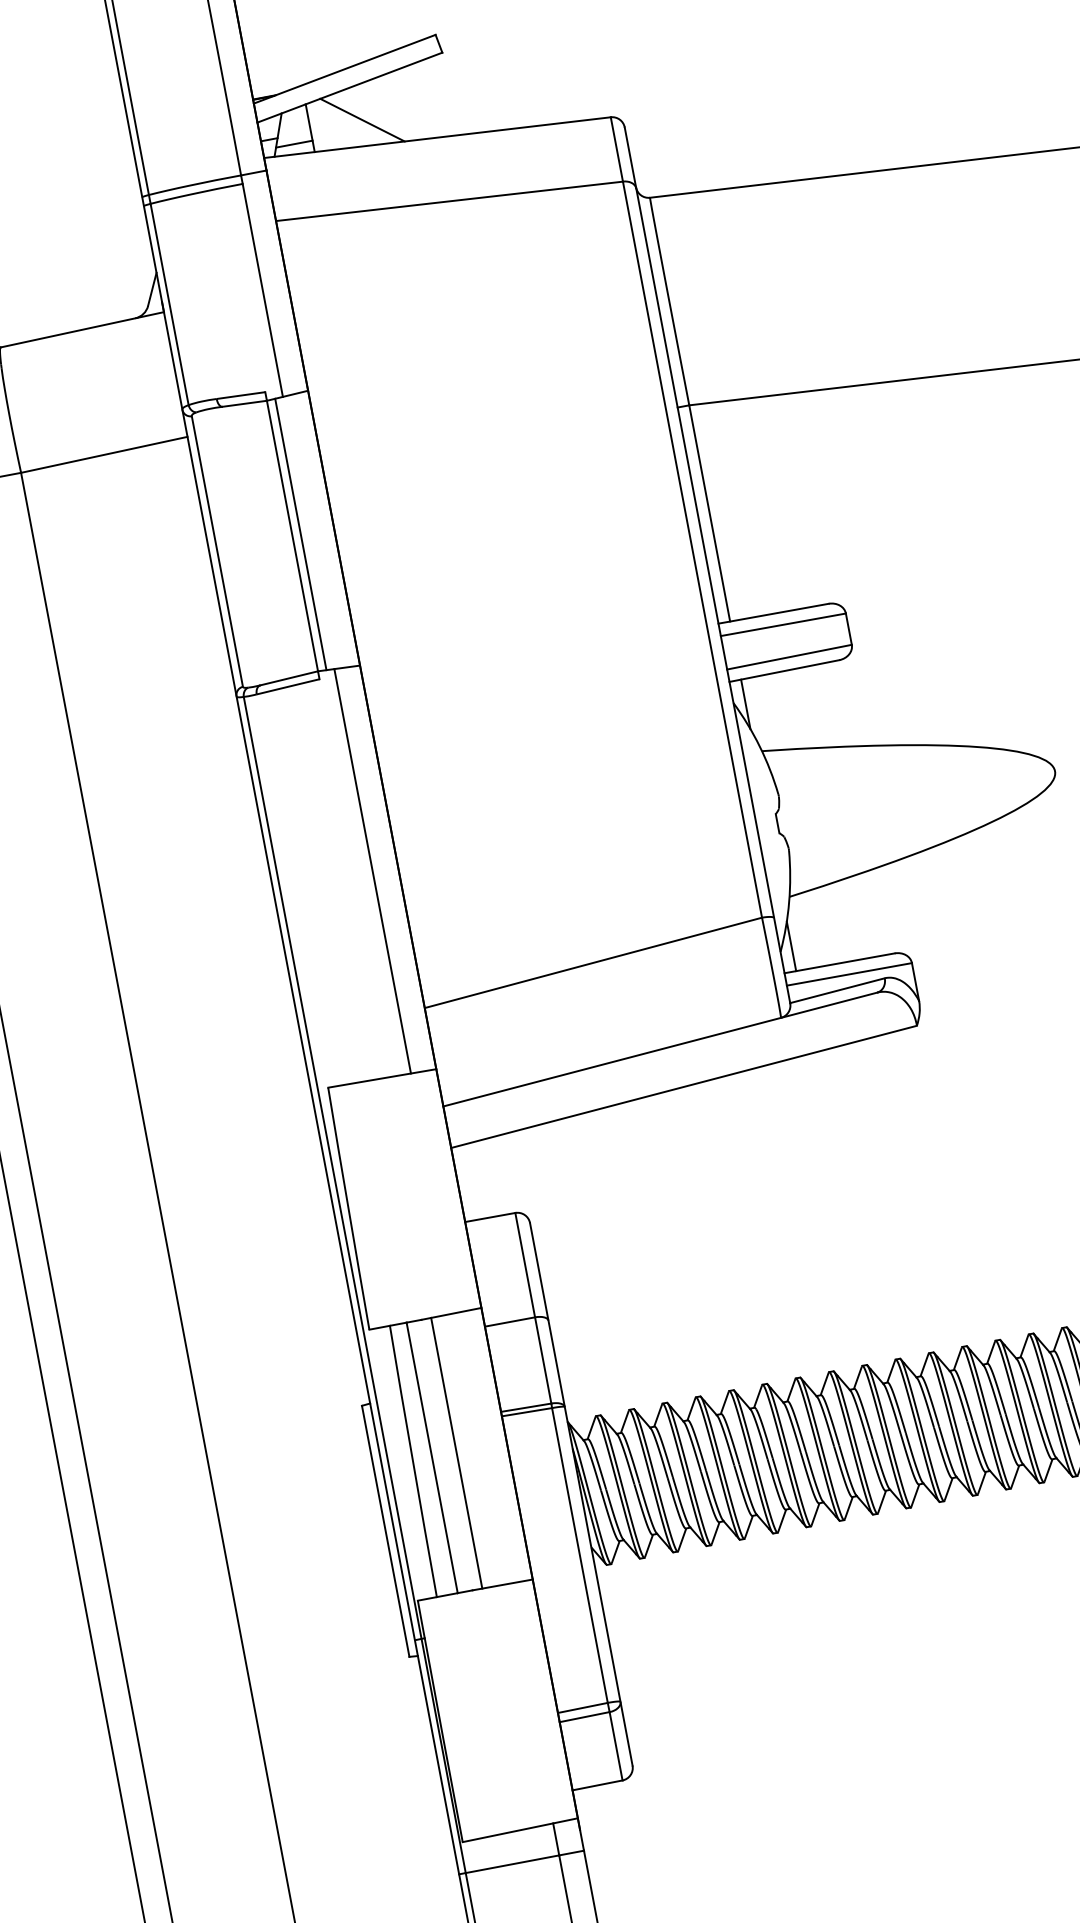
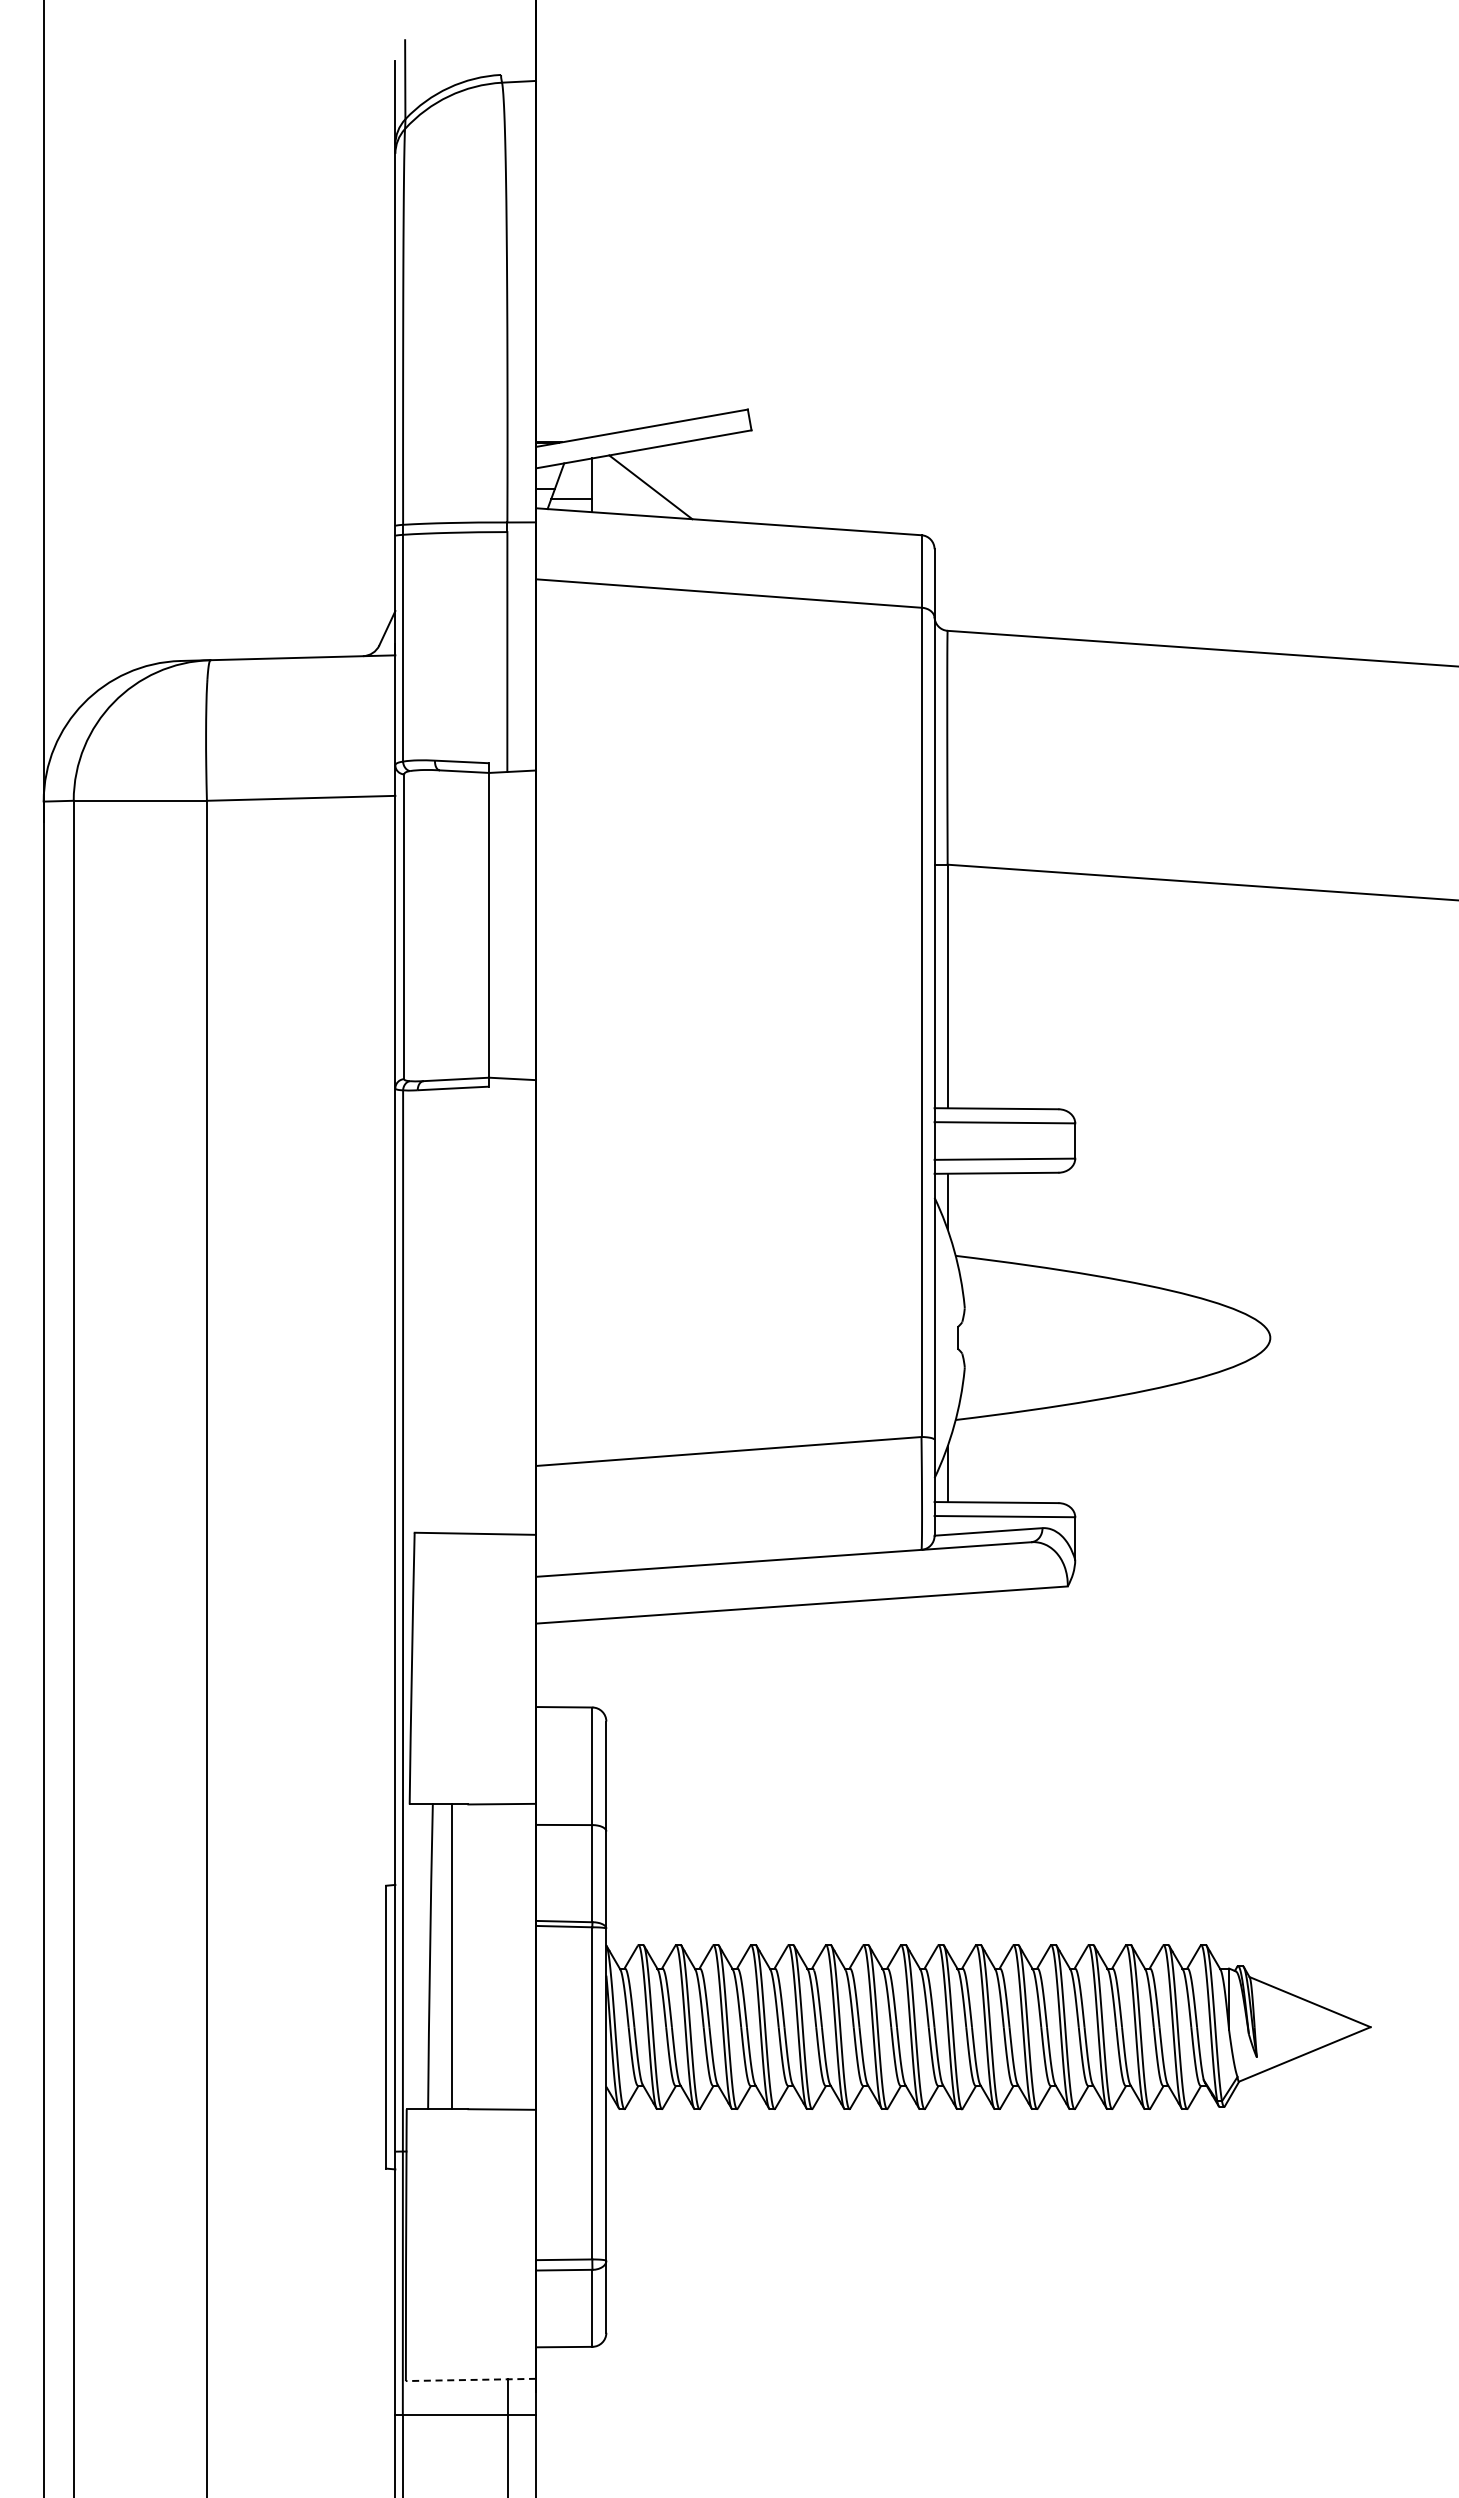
line: (300, 534) -> (498, 925), removed
line: (372, 871) -> (507, 1306), removed
line: (456, 1452) -> (479, 1956), removed
line: (519, 1829) -> (470, 2379), solid -> dashed

